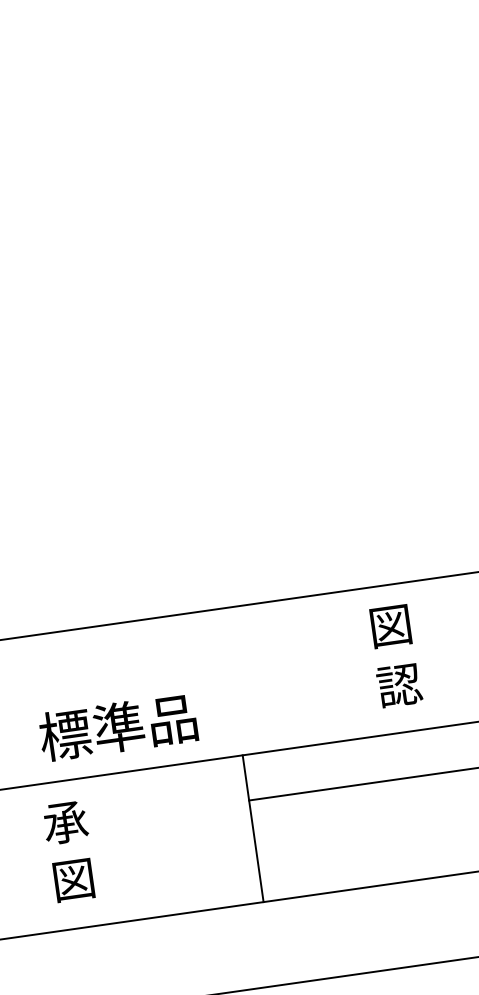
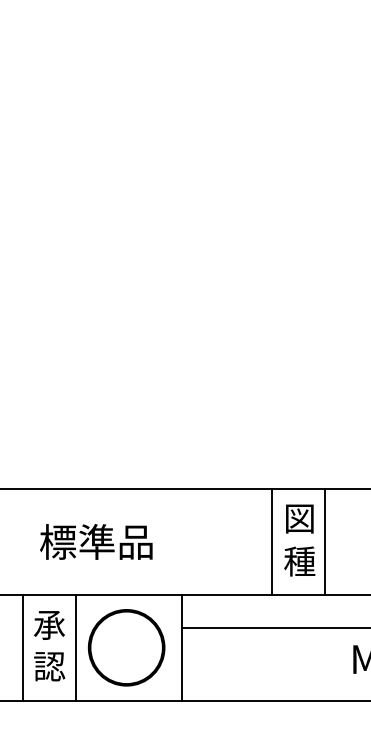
line: (431, 653) -> (325, 542), added
line: (357, 664) -> (272, 542), added
text: (398, 685) -> (299, 561), 認 -> 種
text: (118, 726) -> (96, 541), moved
part: (176, 838) -> (126, 647), added
line: (106, 849) -> (75, 648), added
line: (32, 860) -> (22, 648), added
text: (73, 879) -> (49, 666), 図 -> 認

